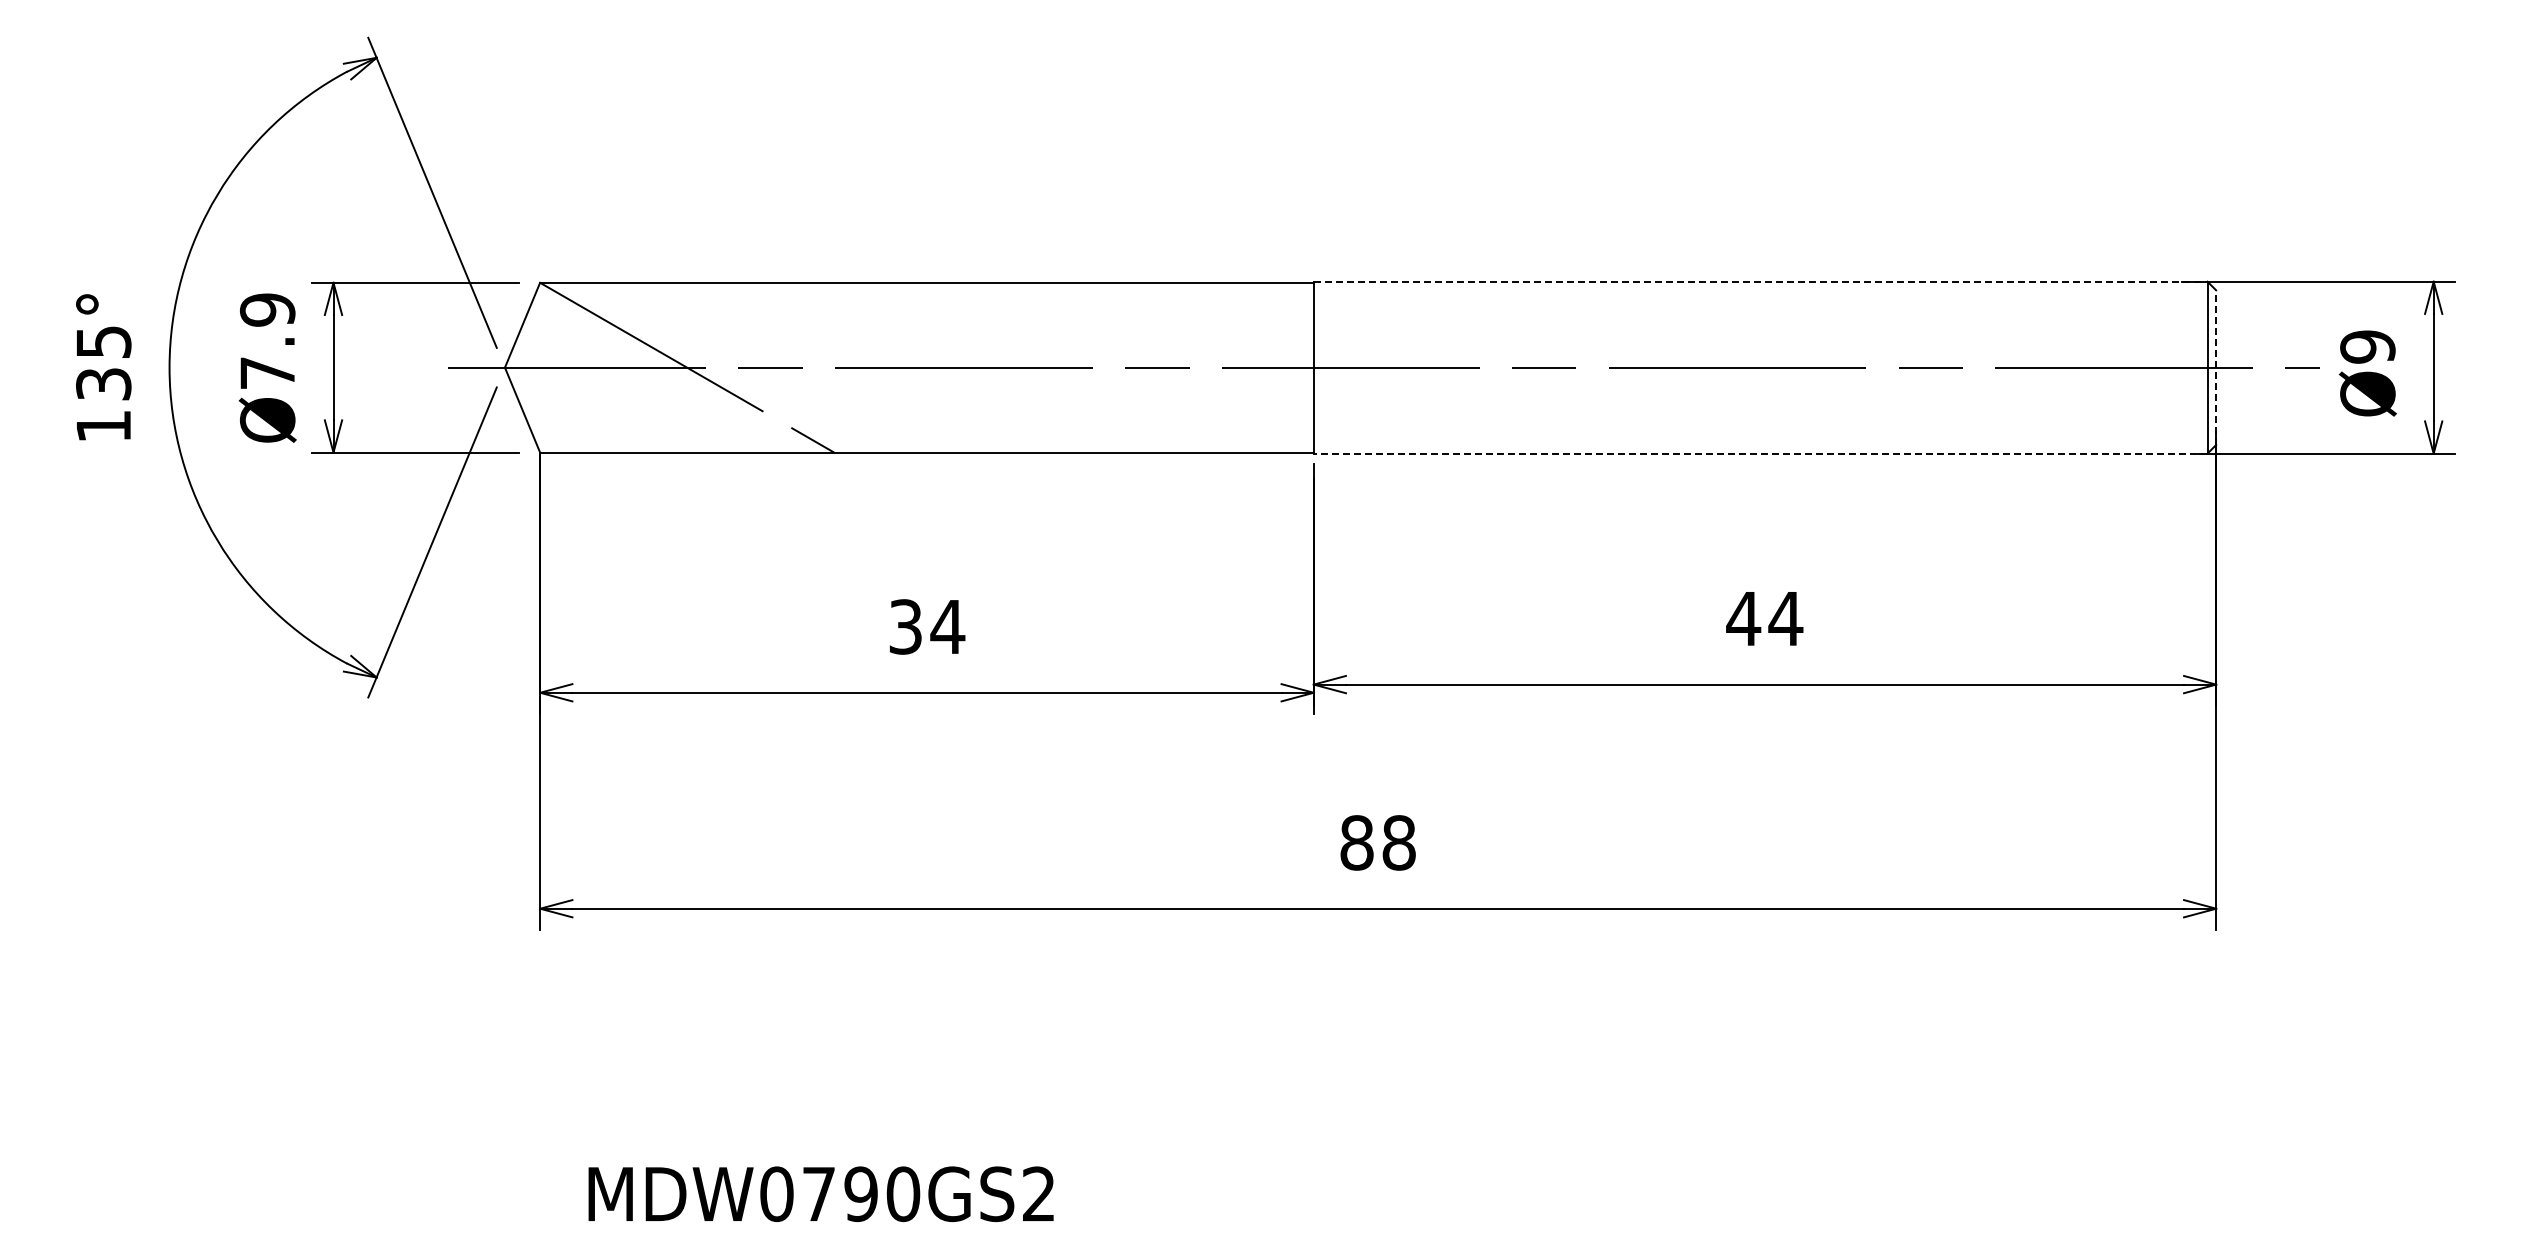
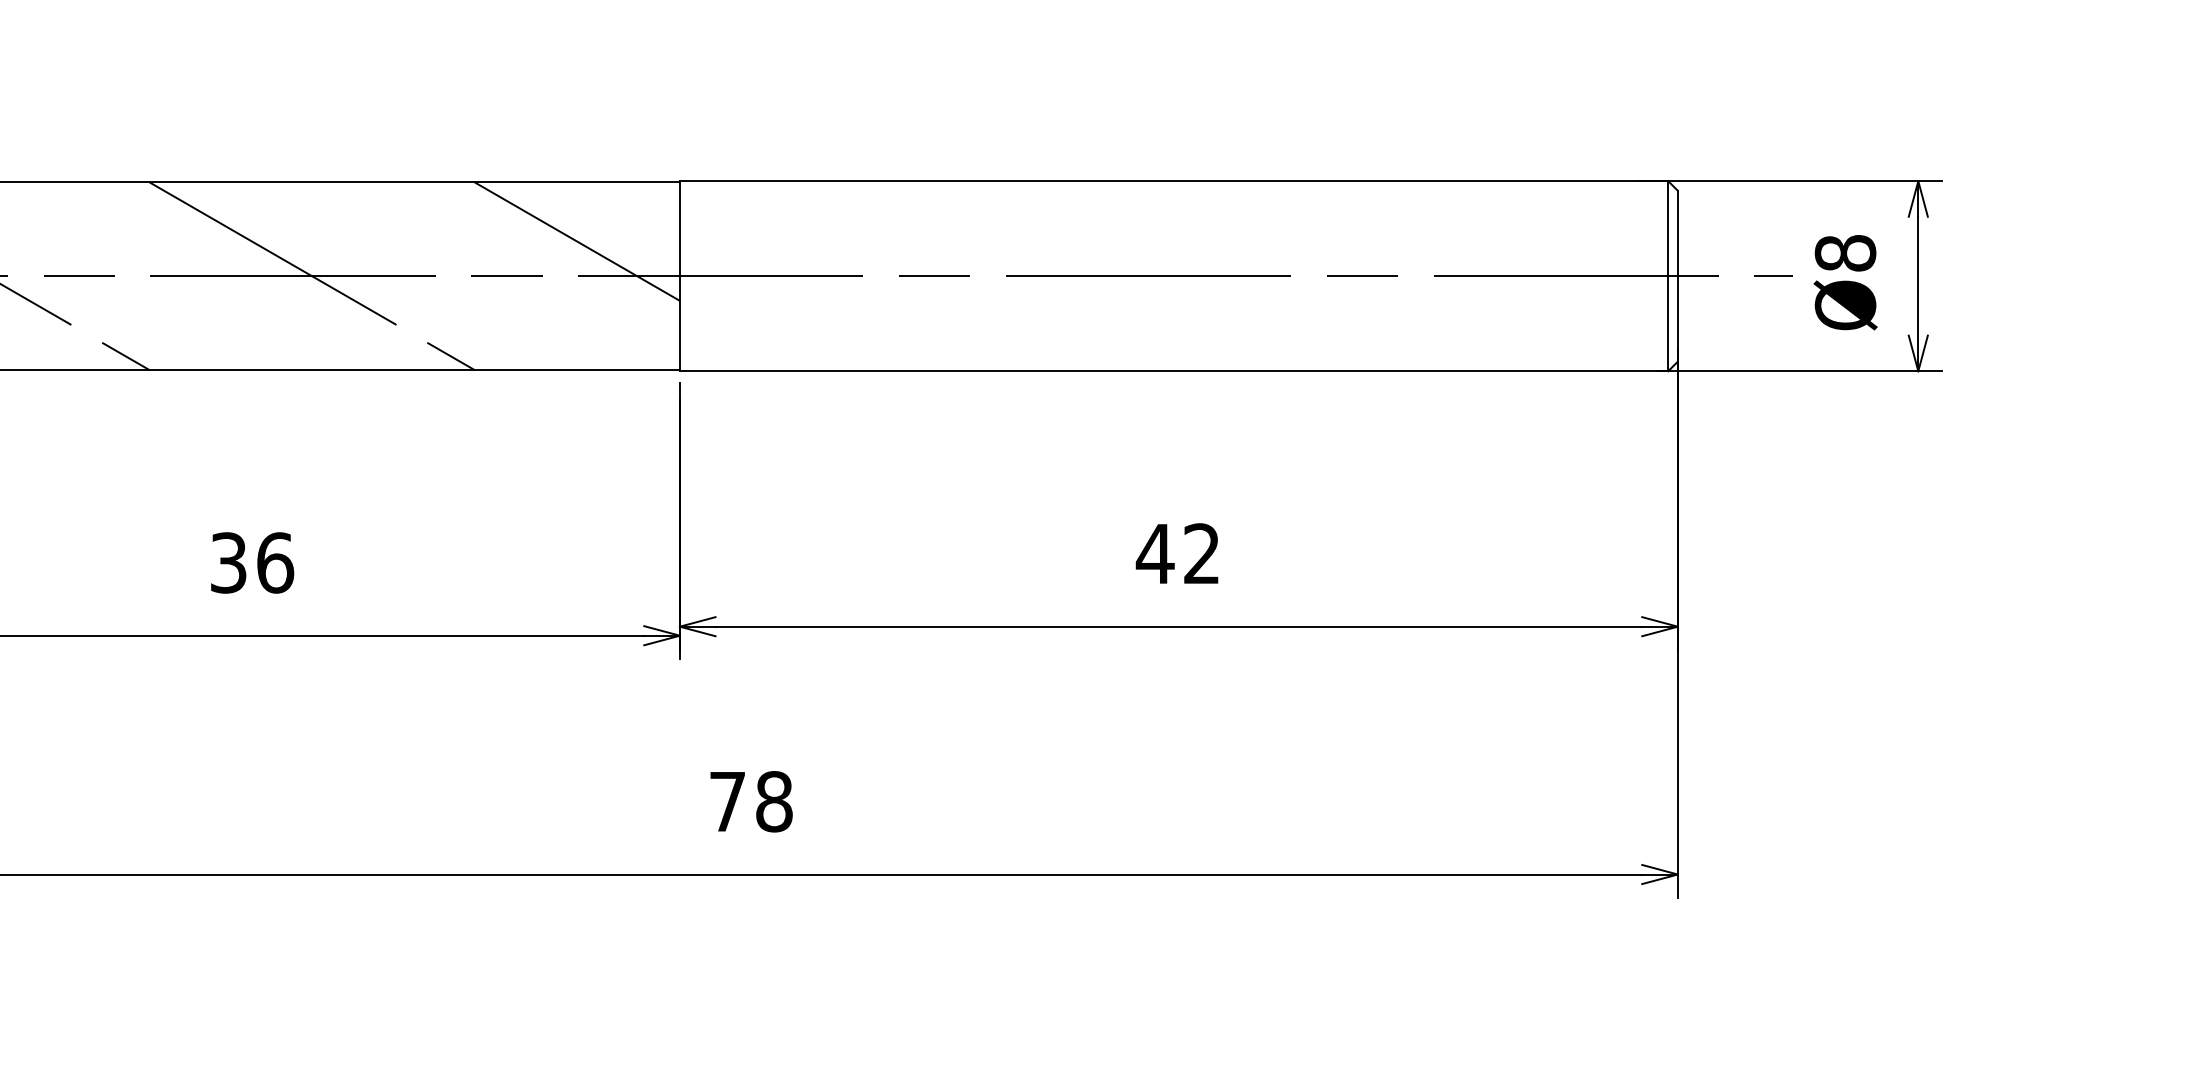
line: (1760, 281) -> (1173, 180), dashed -> solid
line: (1220, 335) -> (576, 240), added
text: (2367, 346) -> (1845, 252), Ø9 -> Ø8
line: (981, 367) -> (312, 276), added
line: (2216, 367) -> (1678, 276), dashed -> solid
line: (1760, 453) -> (1173, 371), dashed -> solid
text: (1785, 618) -> (1201, 553), 44 -> 42
text: (947, 626) -> (274, 562), 34 -> 36
text: (1356, 842) -> (727, 801), 88 -> 78

